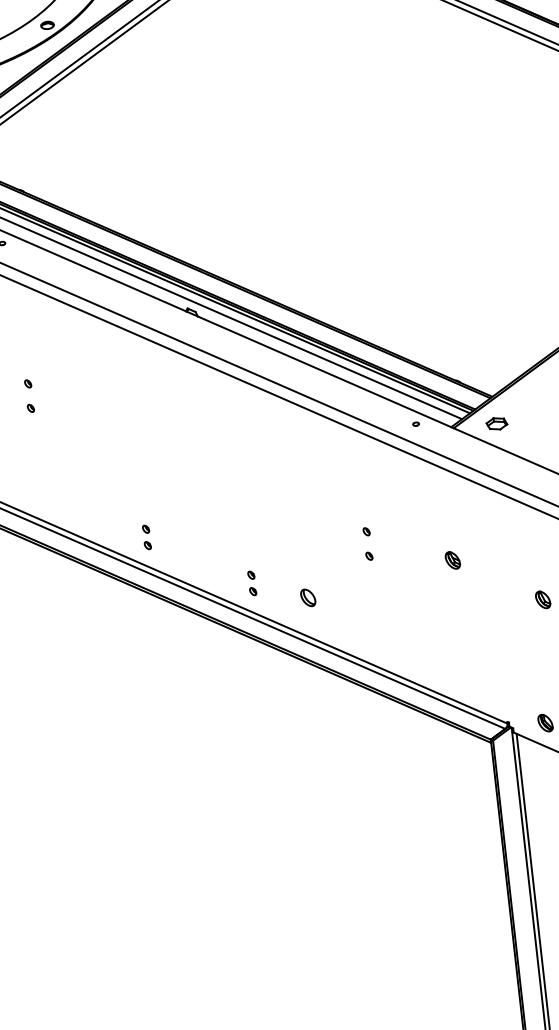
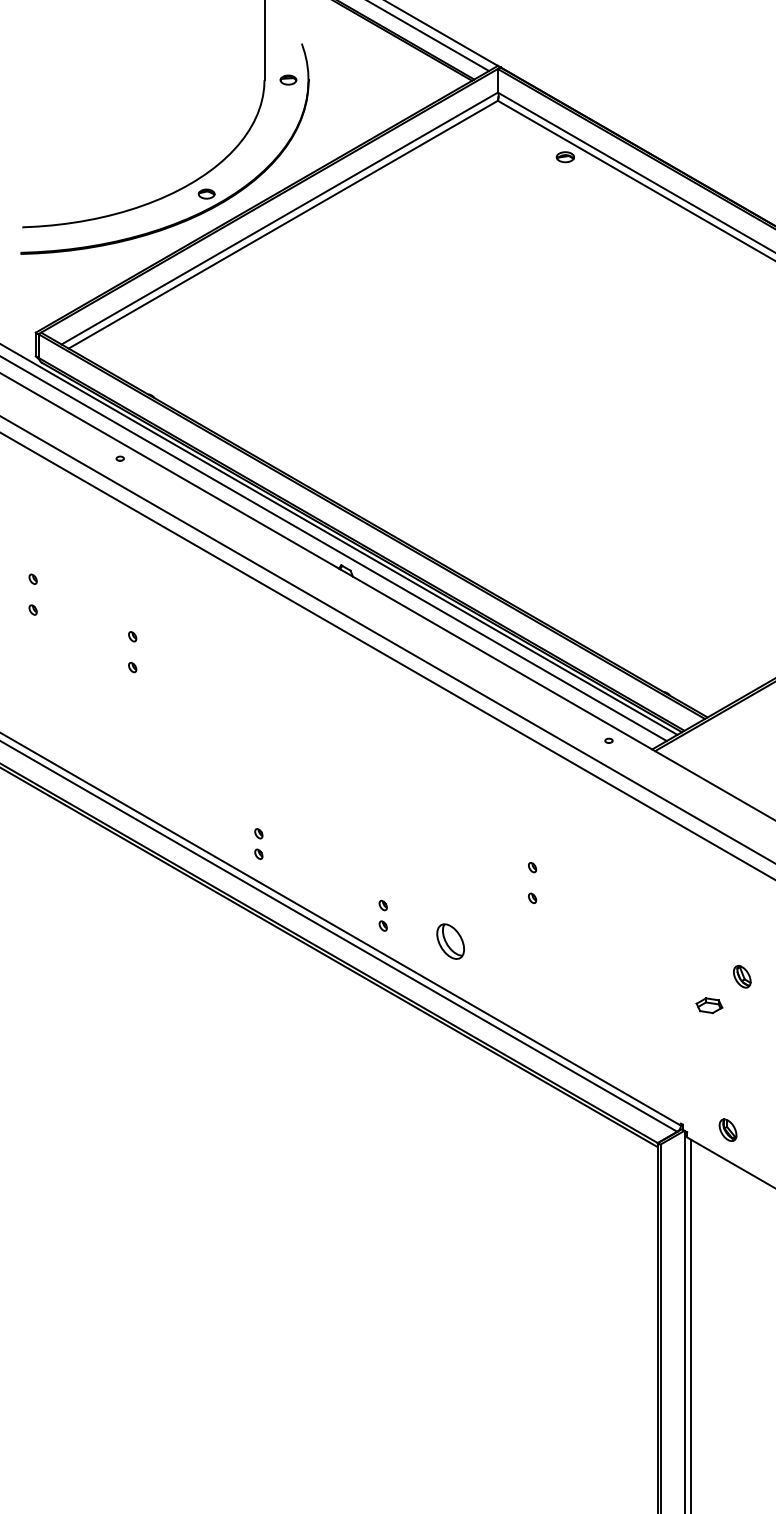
part: (496, 423) -> (709, 1005), moved
part: (452, 559) -> (635, 914), removed
part: (308, 597) -> (450, 941), size x1.6

